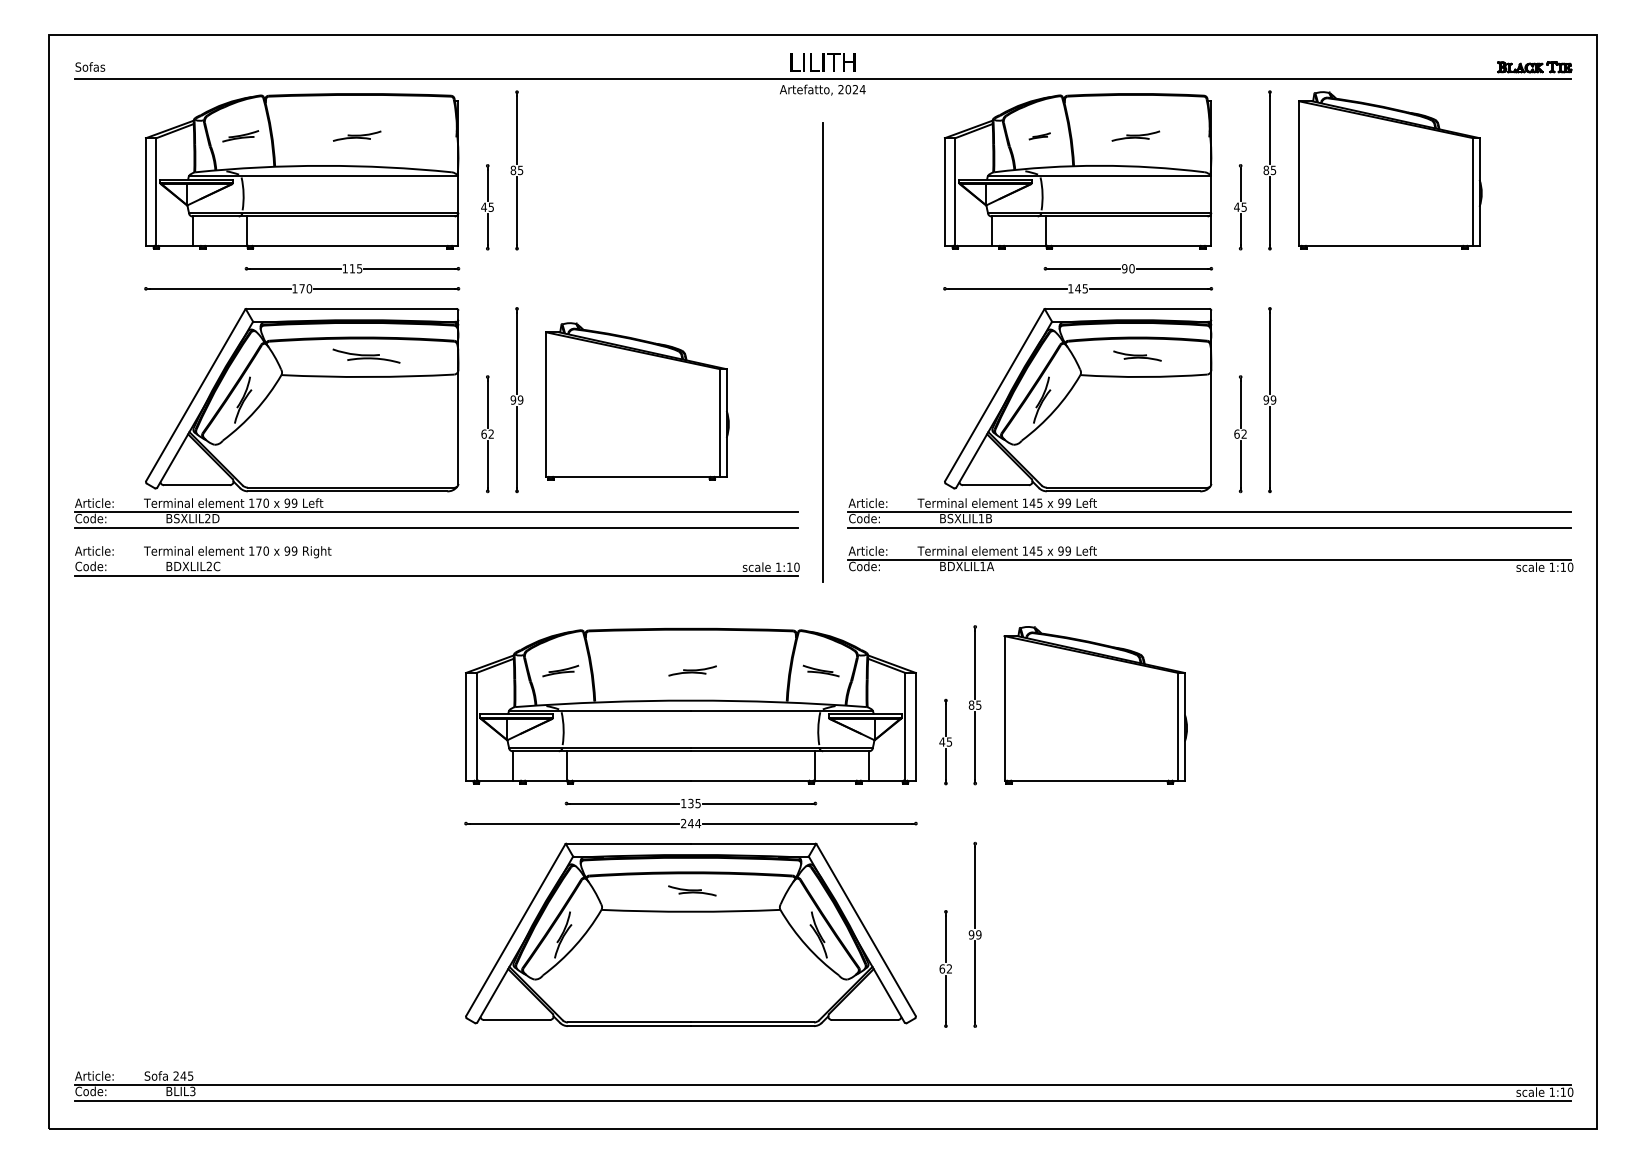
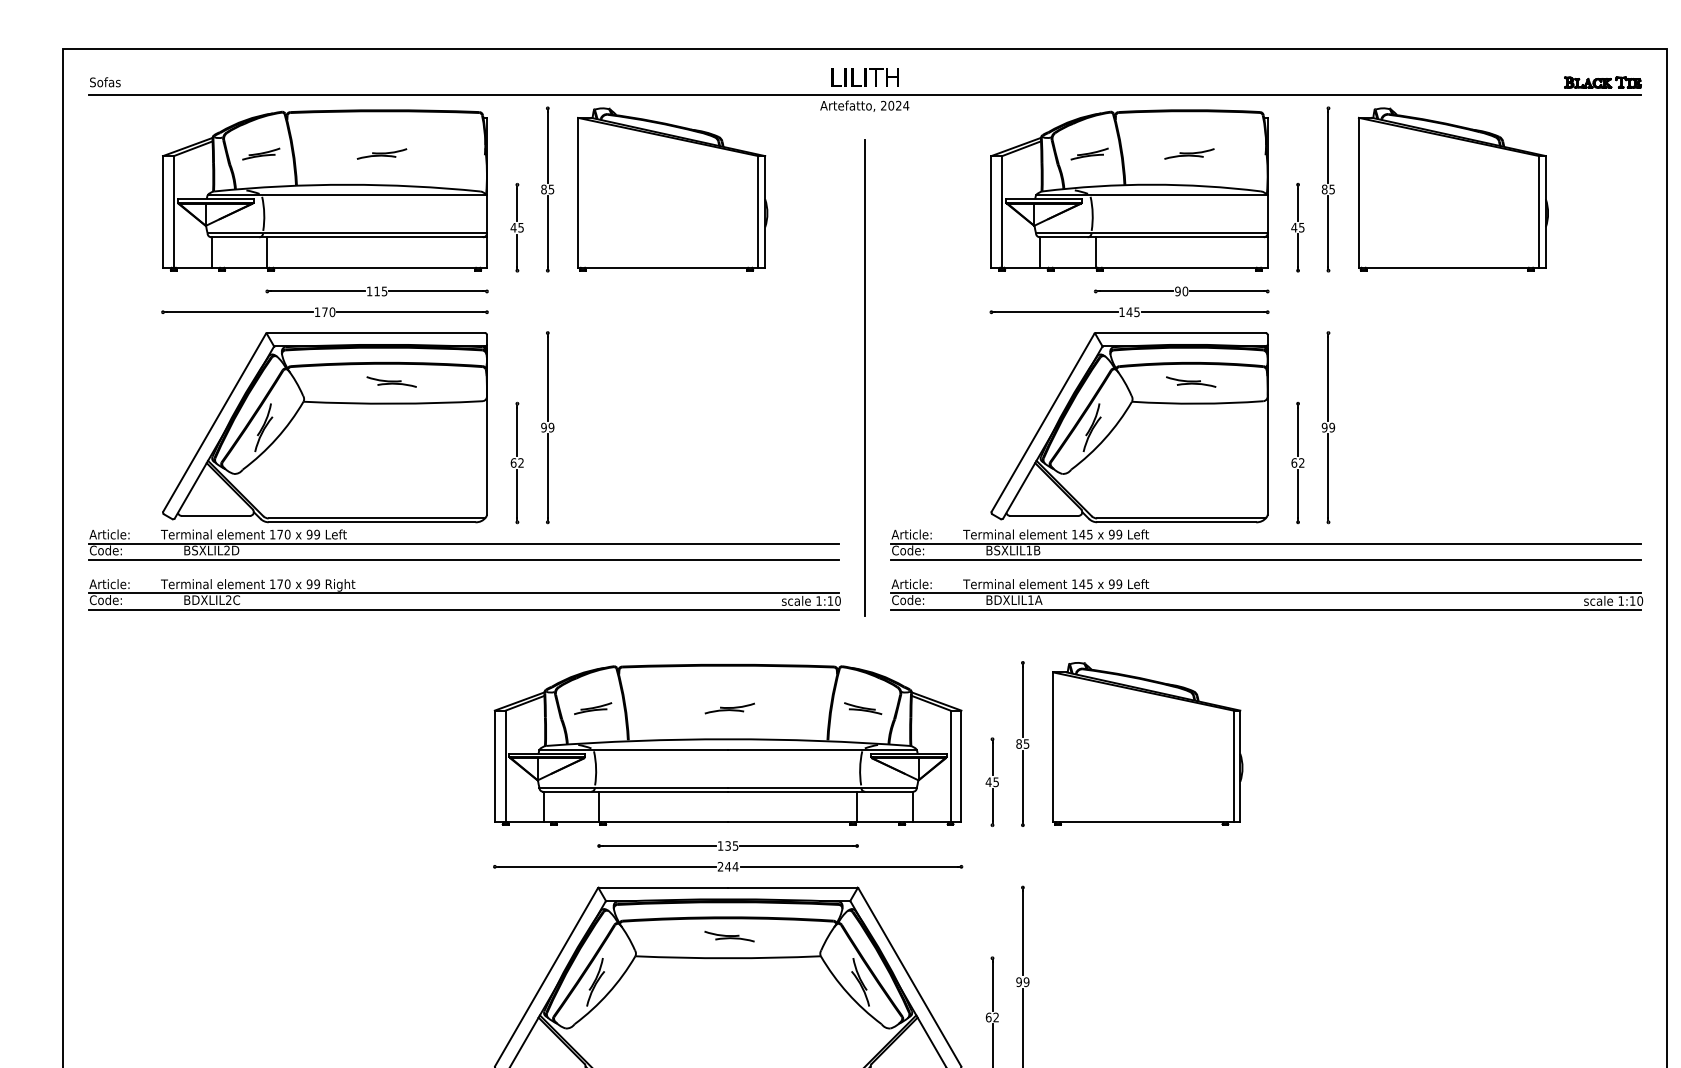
part: (1039, 136) -> (1089, 154), size x1.67
part: (366, 355) -> (391, 381), size x0.71
part: (637, 401) -> (672, 189), moved
line: (435, 559) -> (463, 592), added
line: (1209, 575) -> (1265, 609), added

